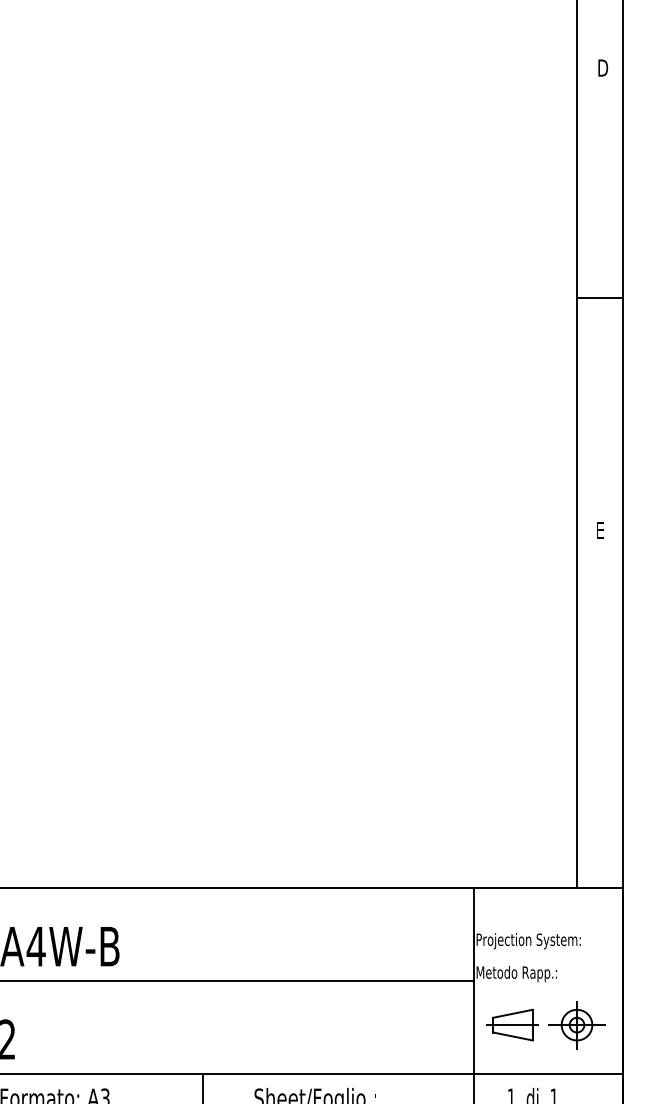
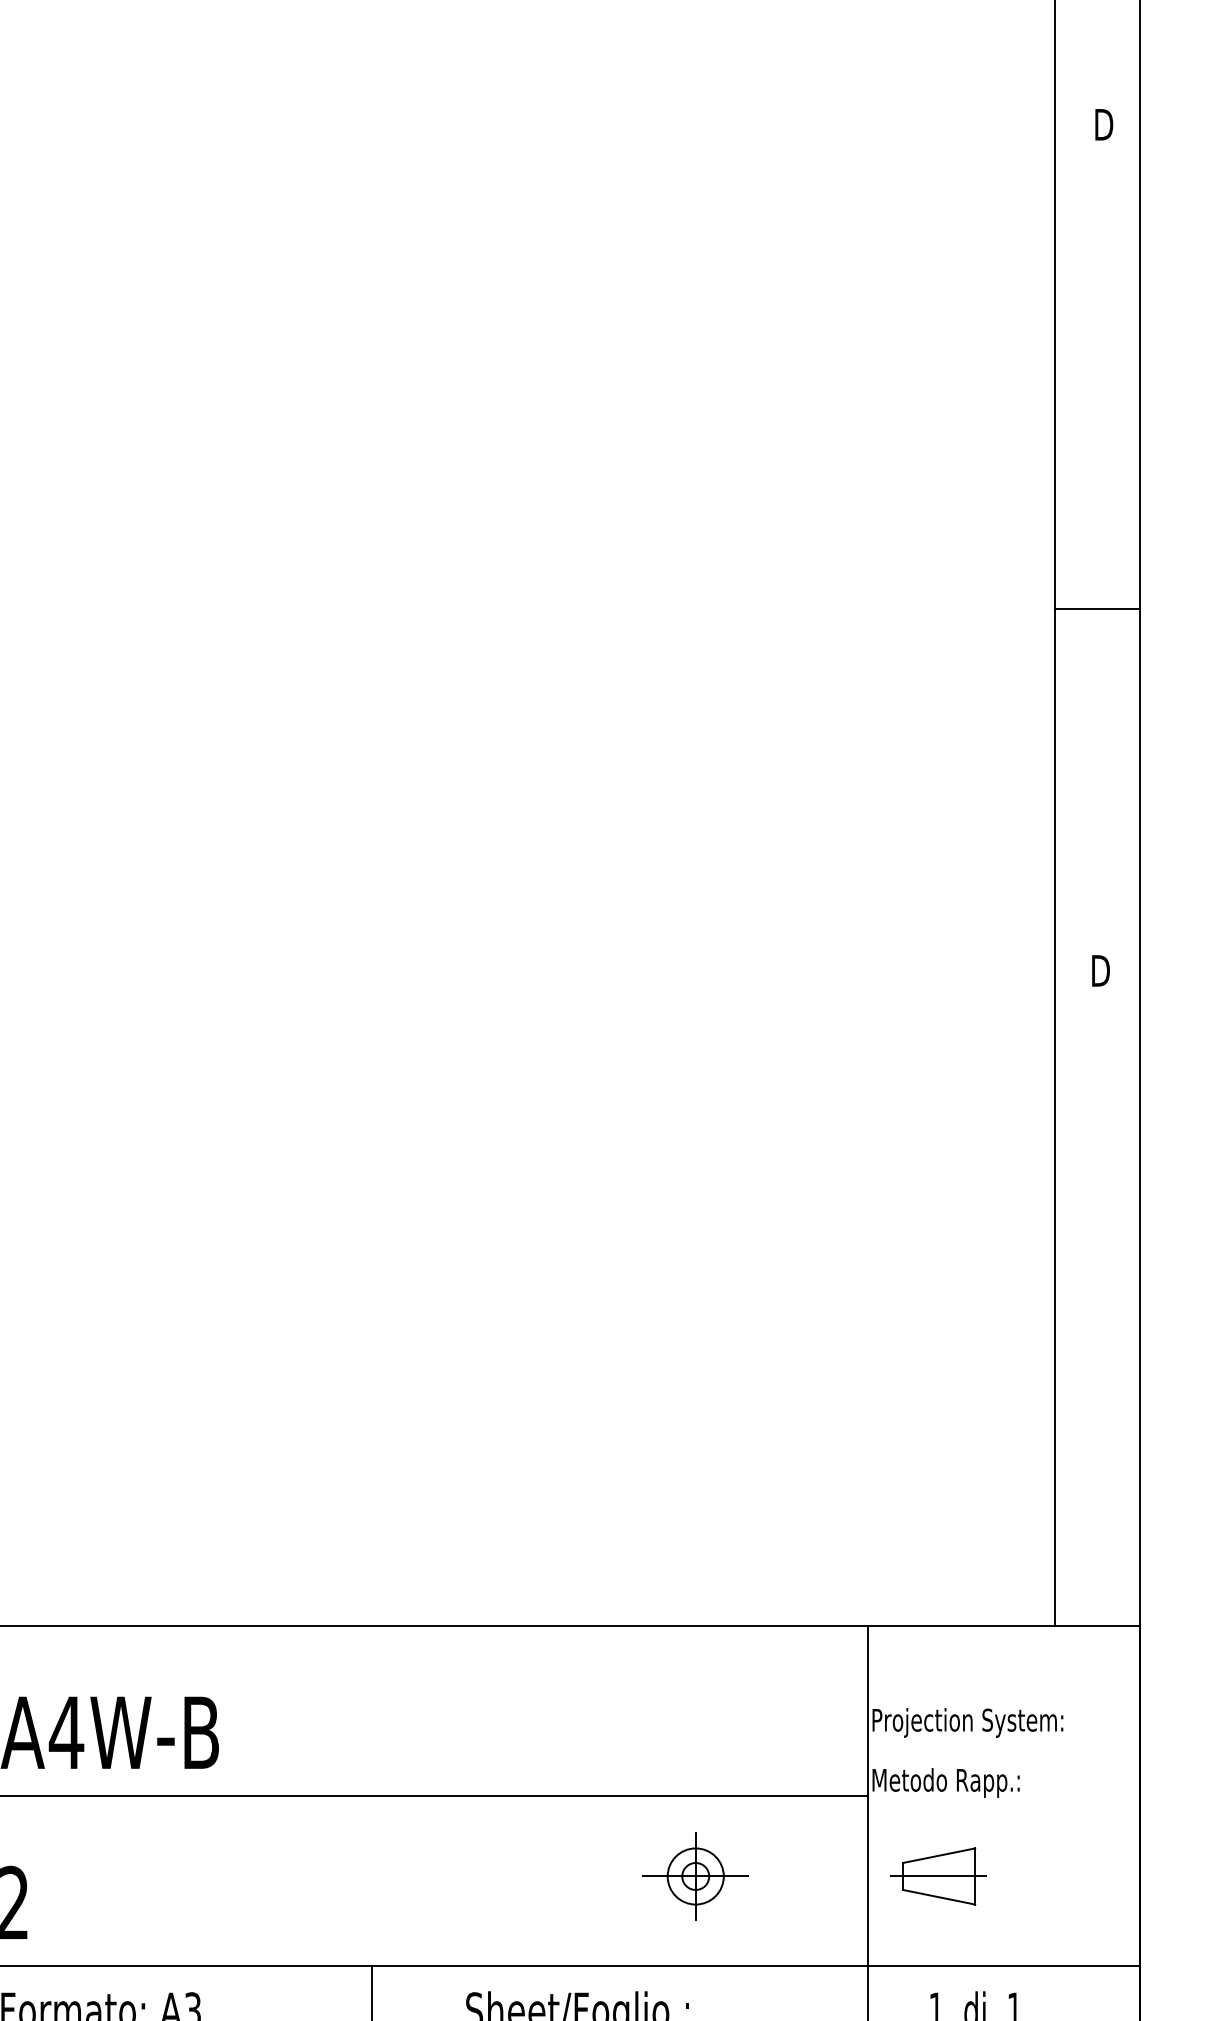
line: (599, 297) -> (1097, 608), moved
text: (601, 529) -> (1101, 969), E -> D
part: (576, 1025) -> (694, 1877), moved

